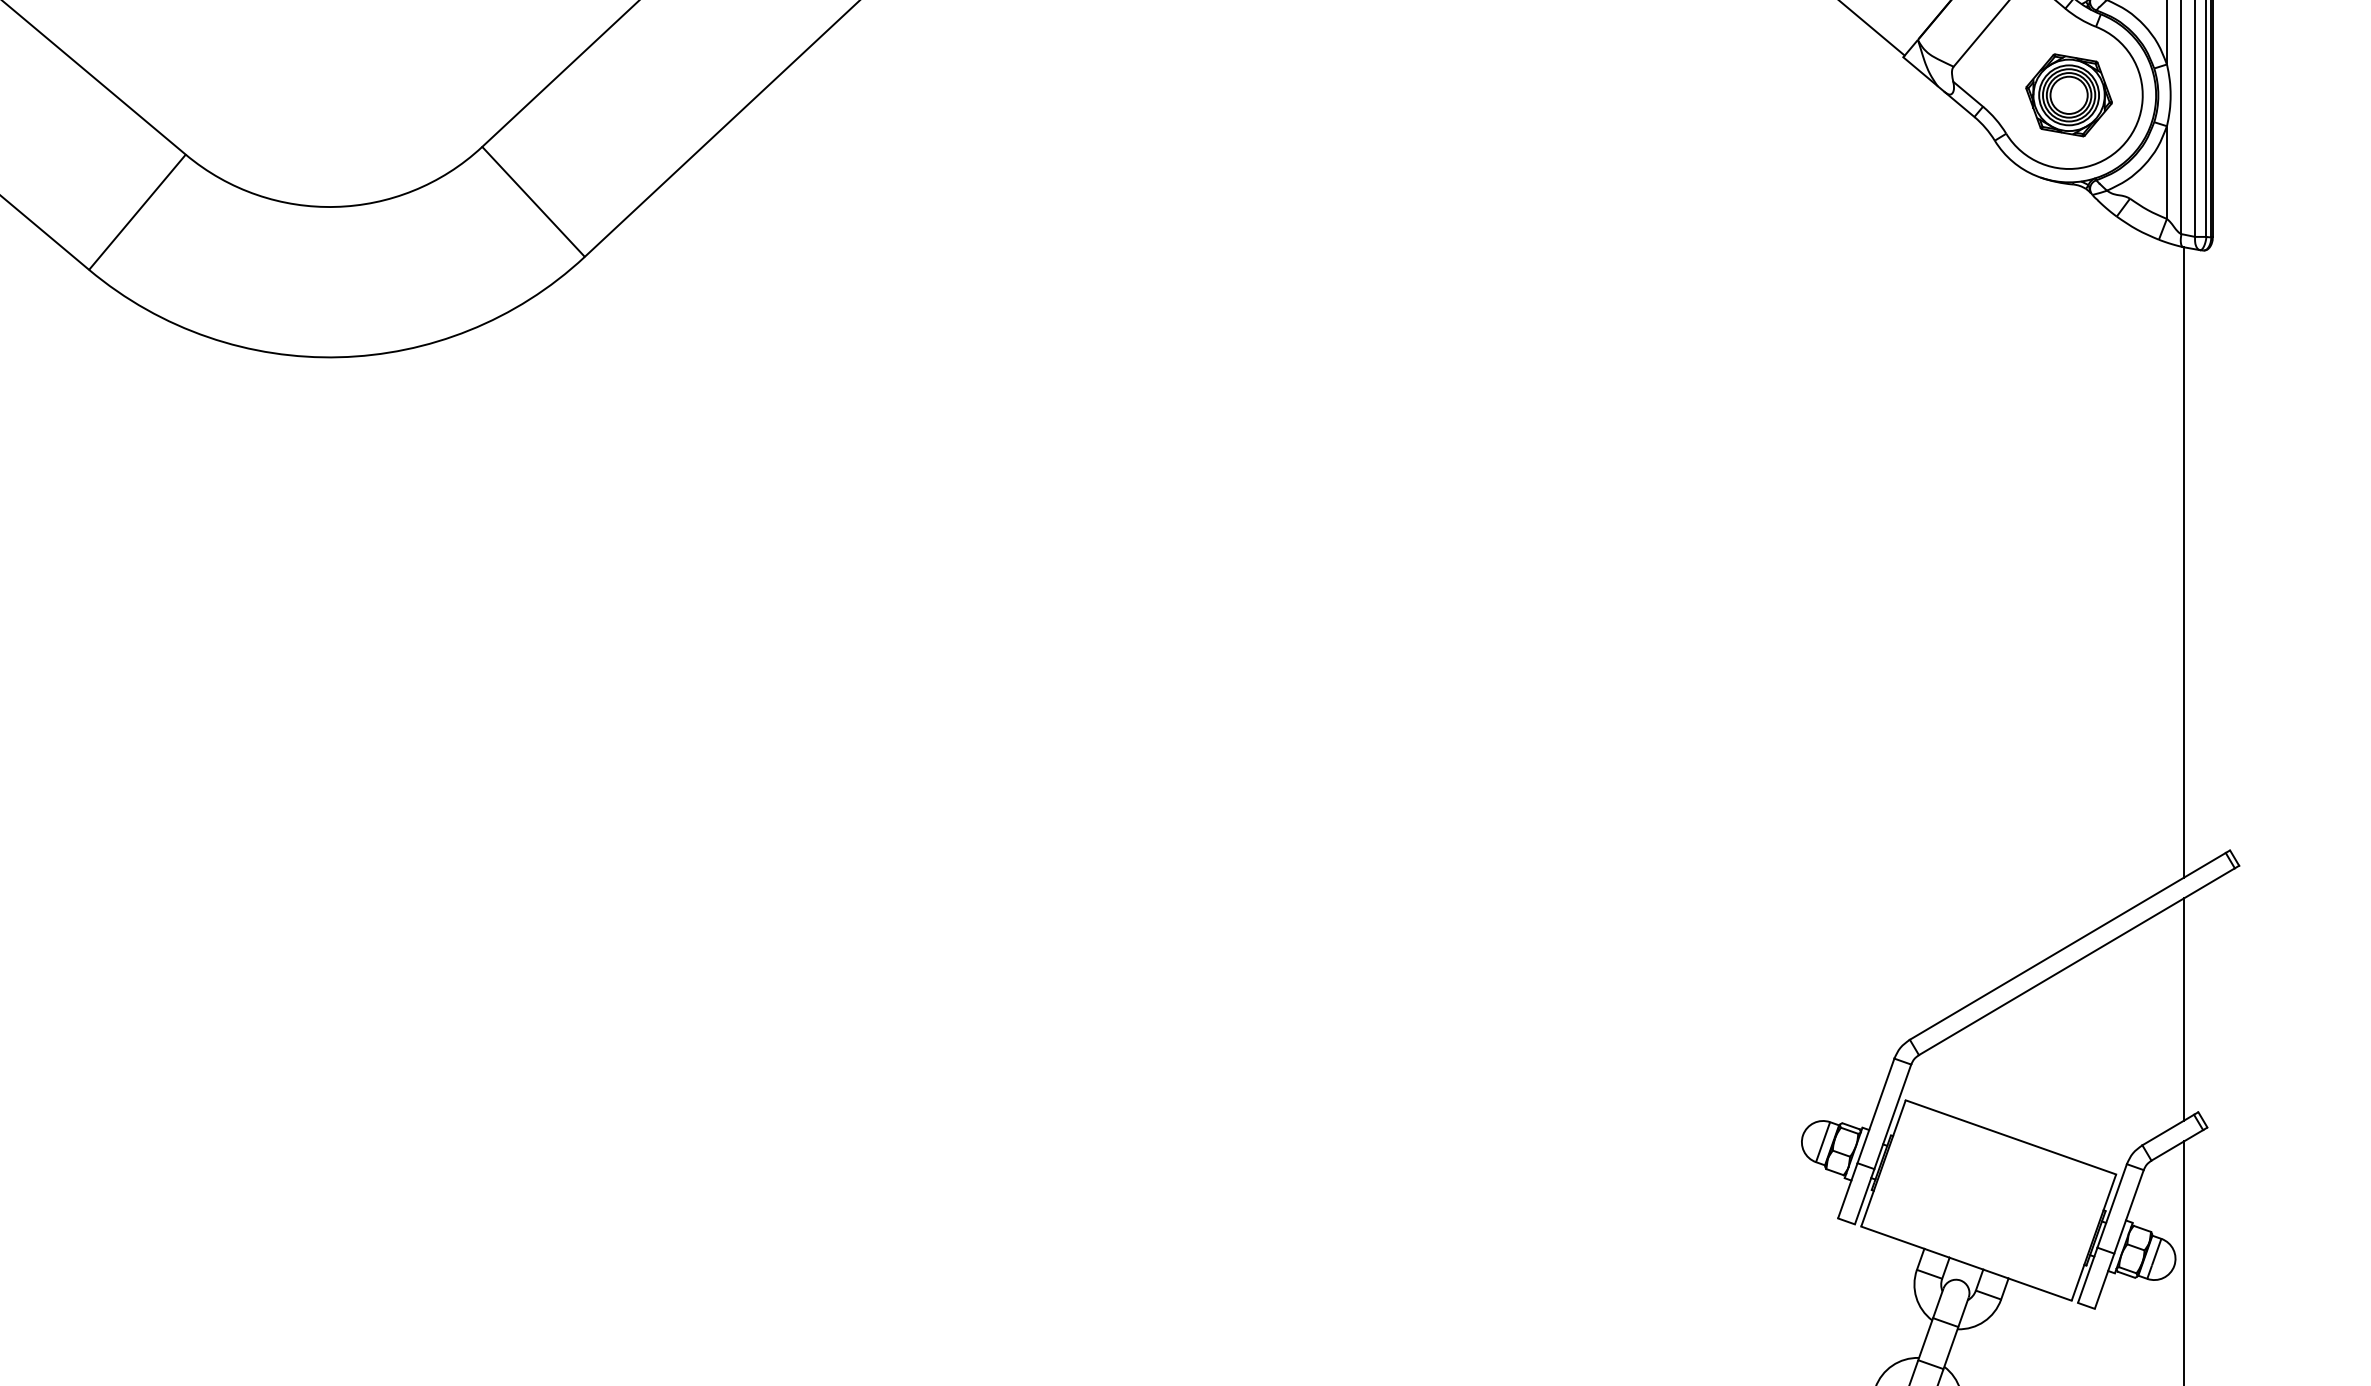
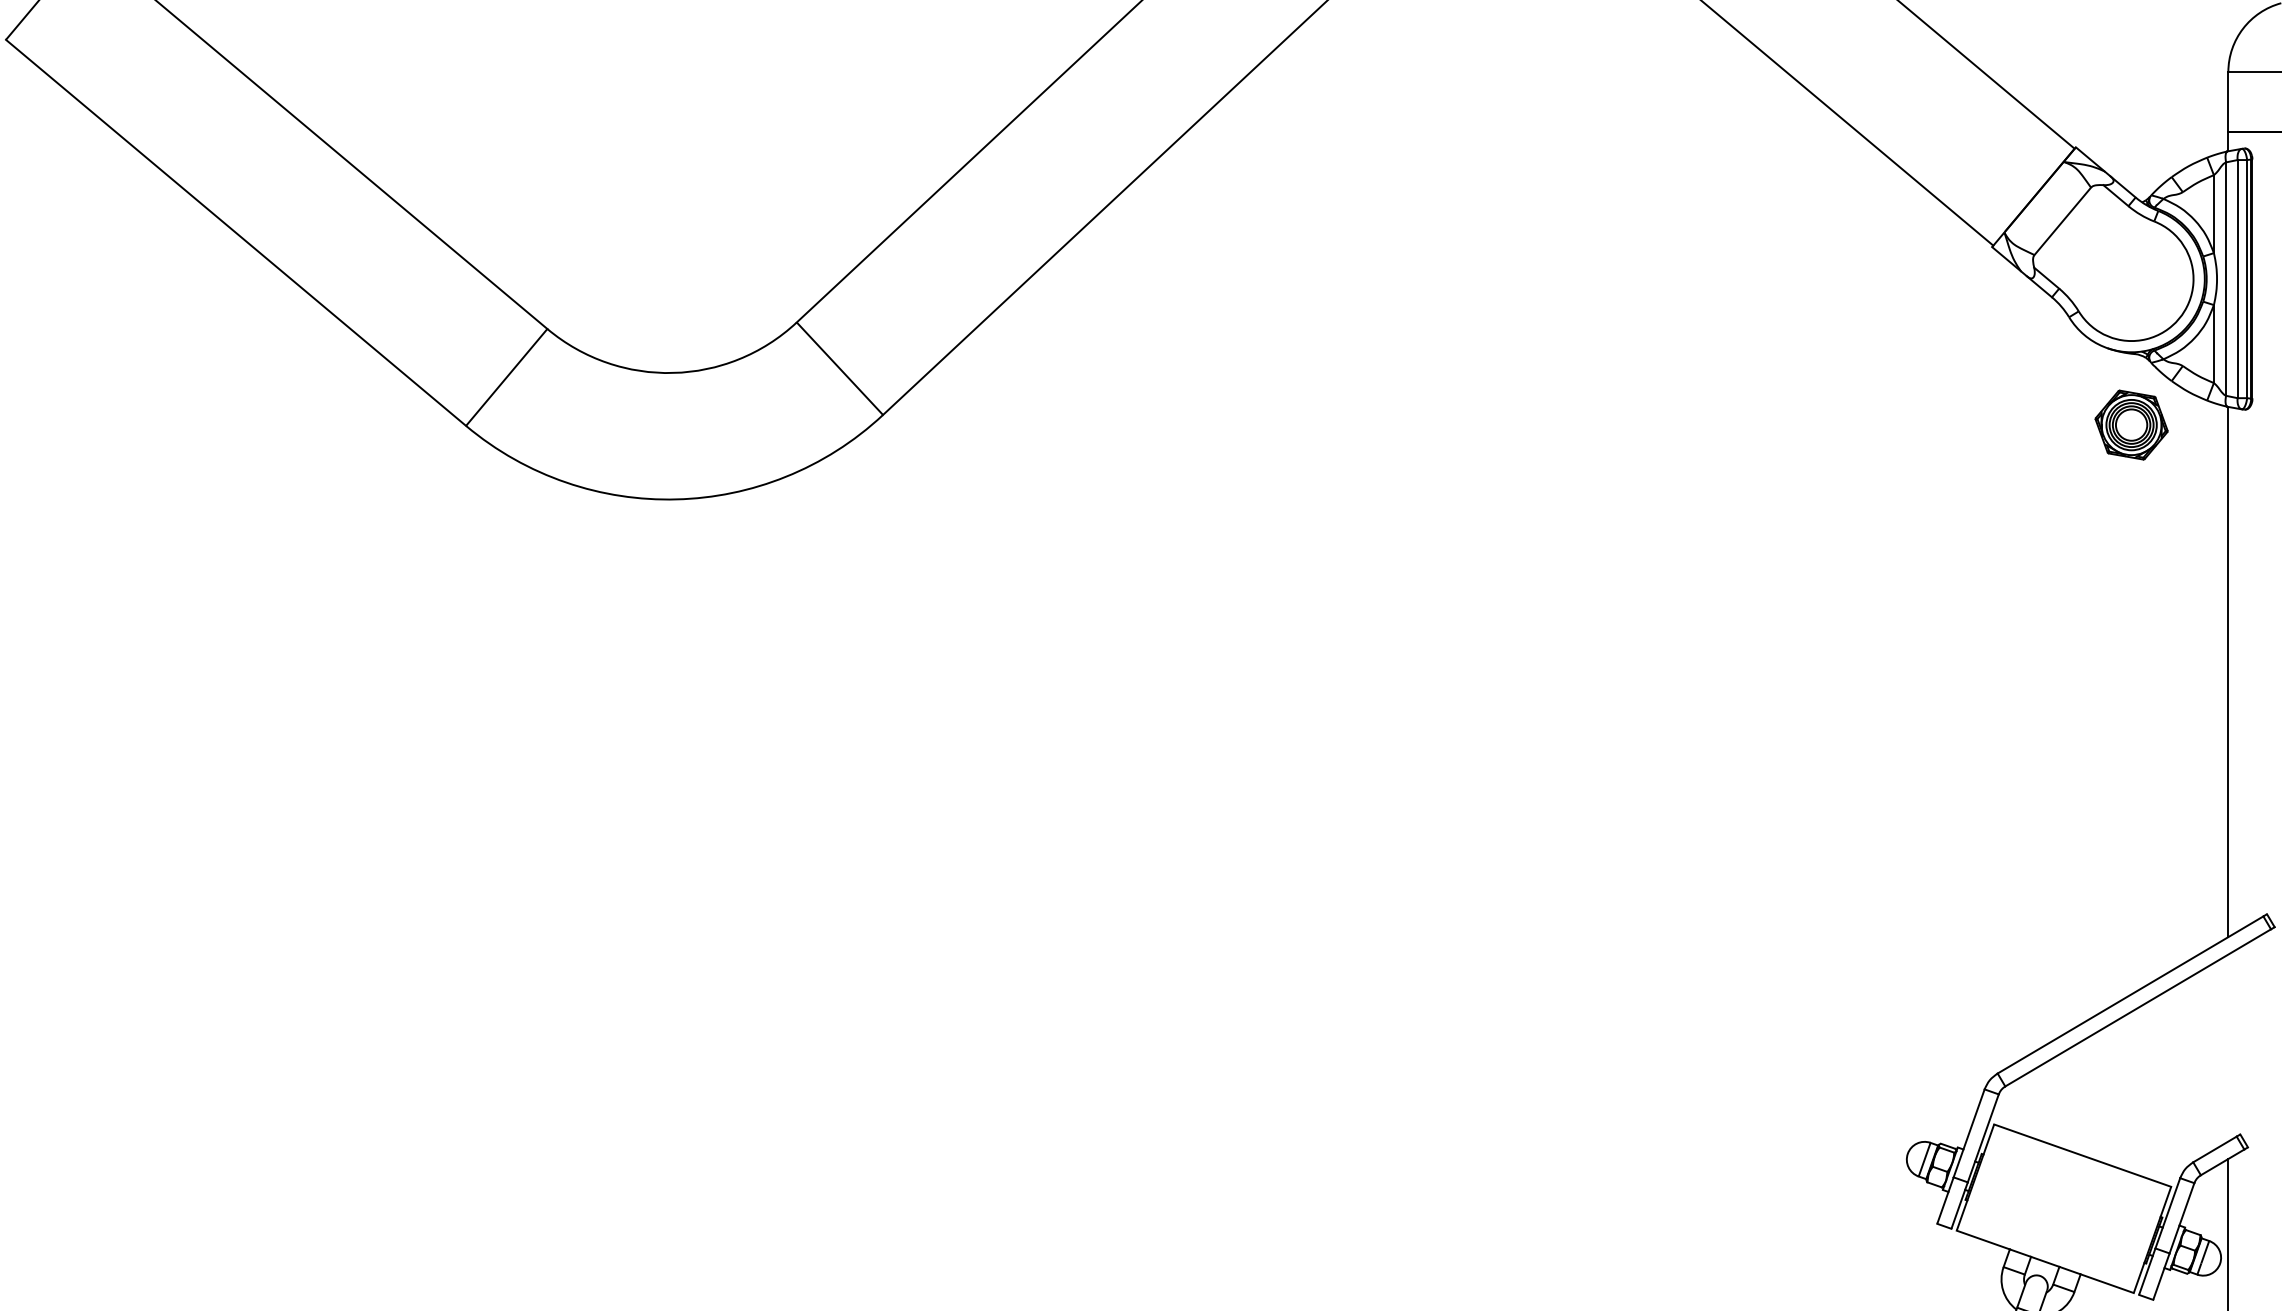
part: (2068, 94) -> (2131, 424), moved
line: (2184, 1008) -> (2228, 1047), removed

